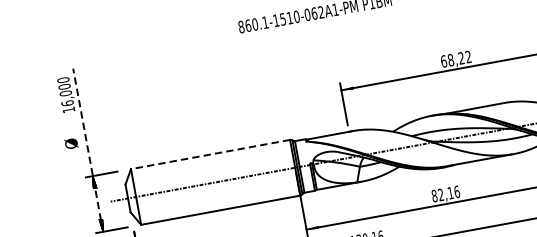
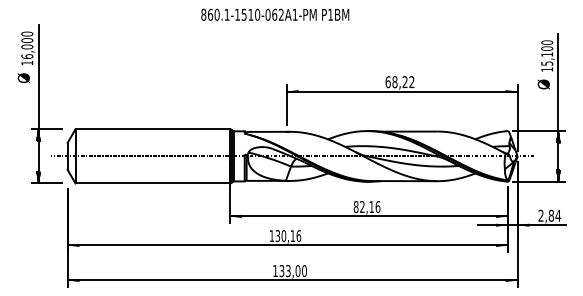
text: (70, 143) -> (23, 77), moved
line: (88, 149) -> (38, 103), dashed -> solid
line: (210, 154) -> (152, 129), dashed -> solid

